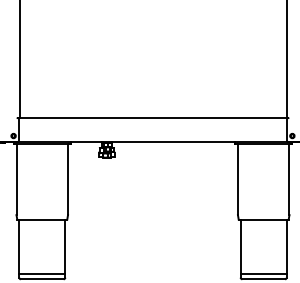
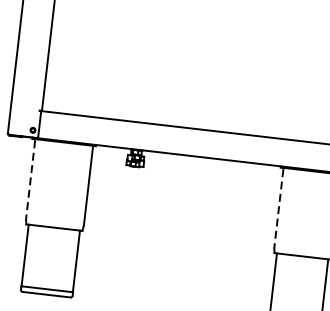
line: (16, 179) -> (30, 179), solid -> dashed
line: (237, 179) -> (278, 208), solid -> dashed

